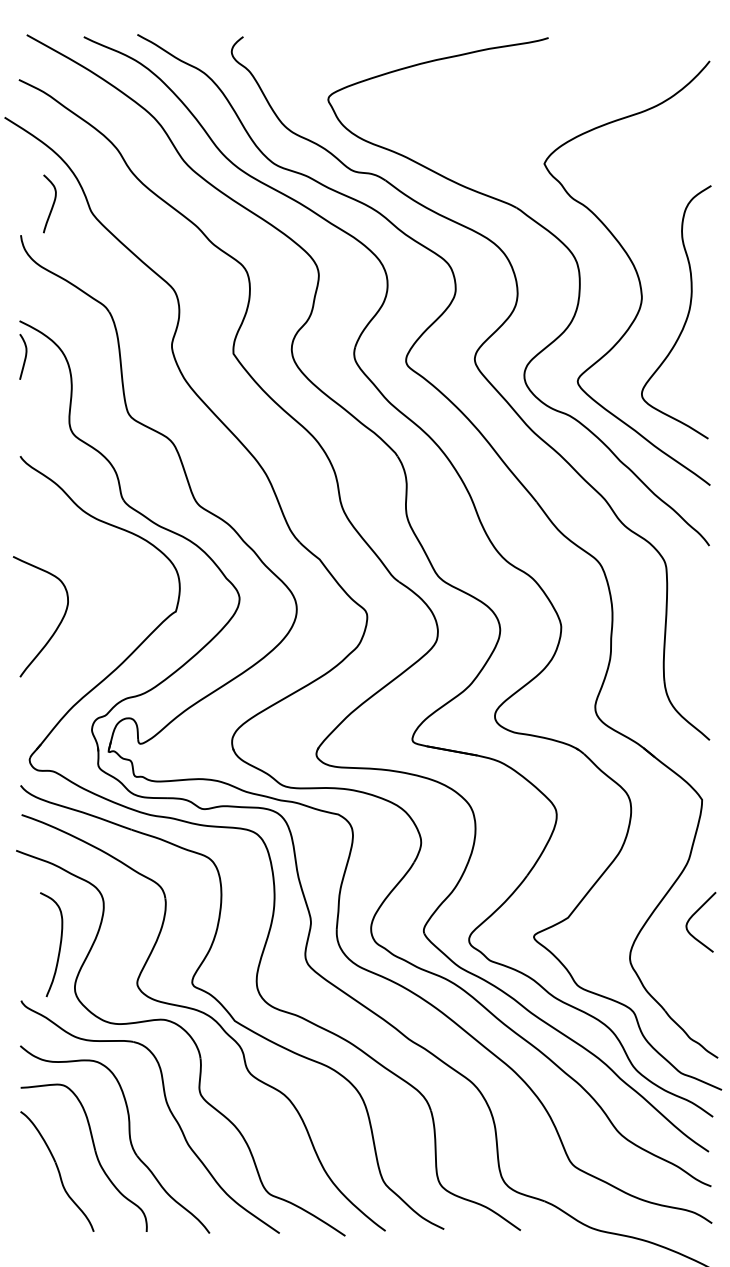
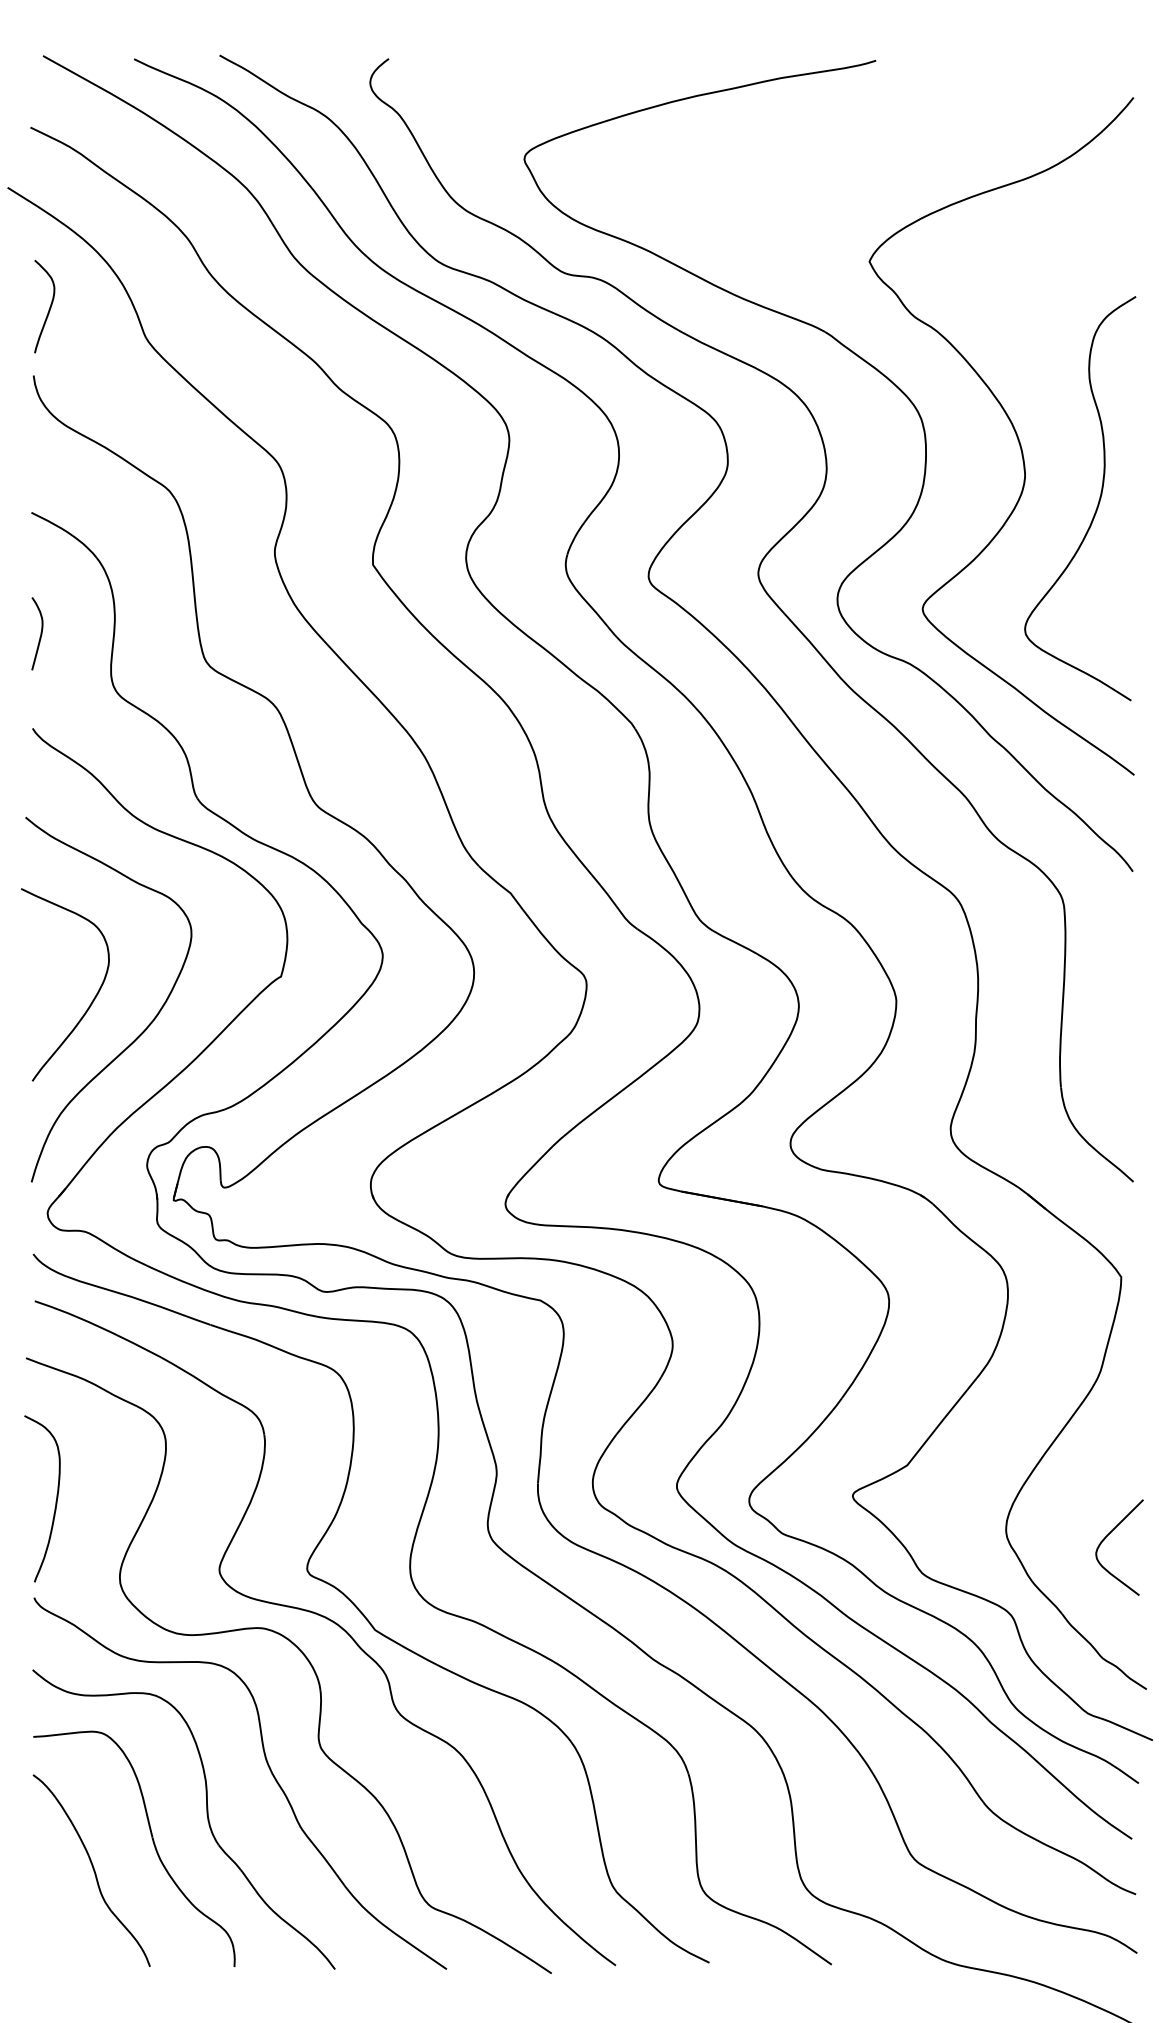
curve: (52, 203) -> (48, 305), moved
curve: (24, 357) -> (39, 634), moved
curve: (91, 642) -> (146, 1025), added
curve: (694, 915) -> (1109, 1536), moved
curve: (59, 944) -> (55, 1498), moved

